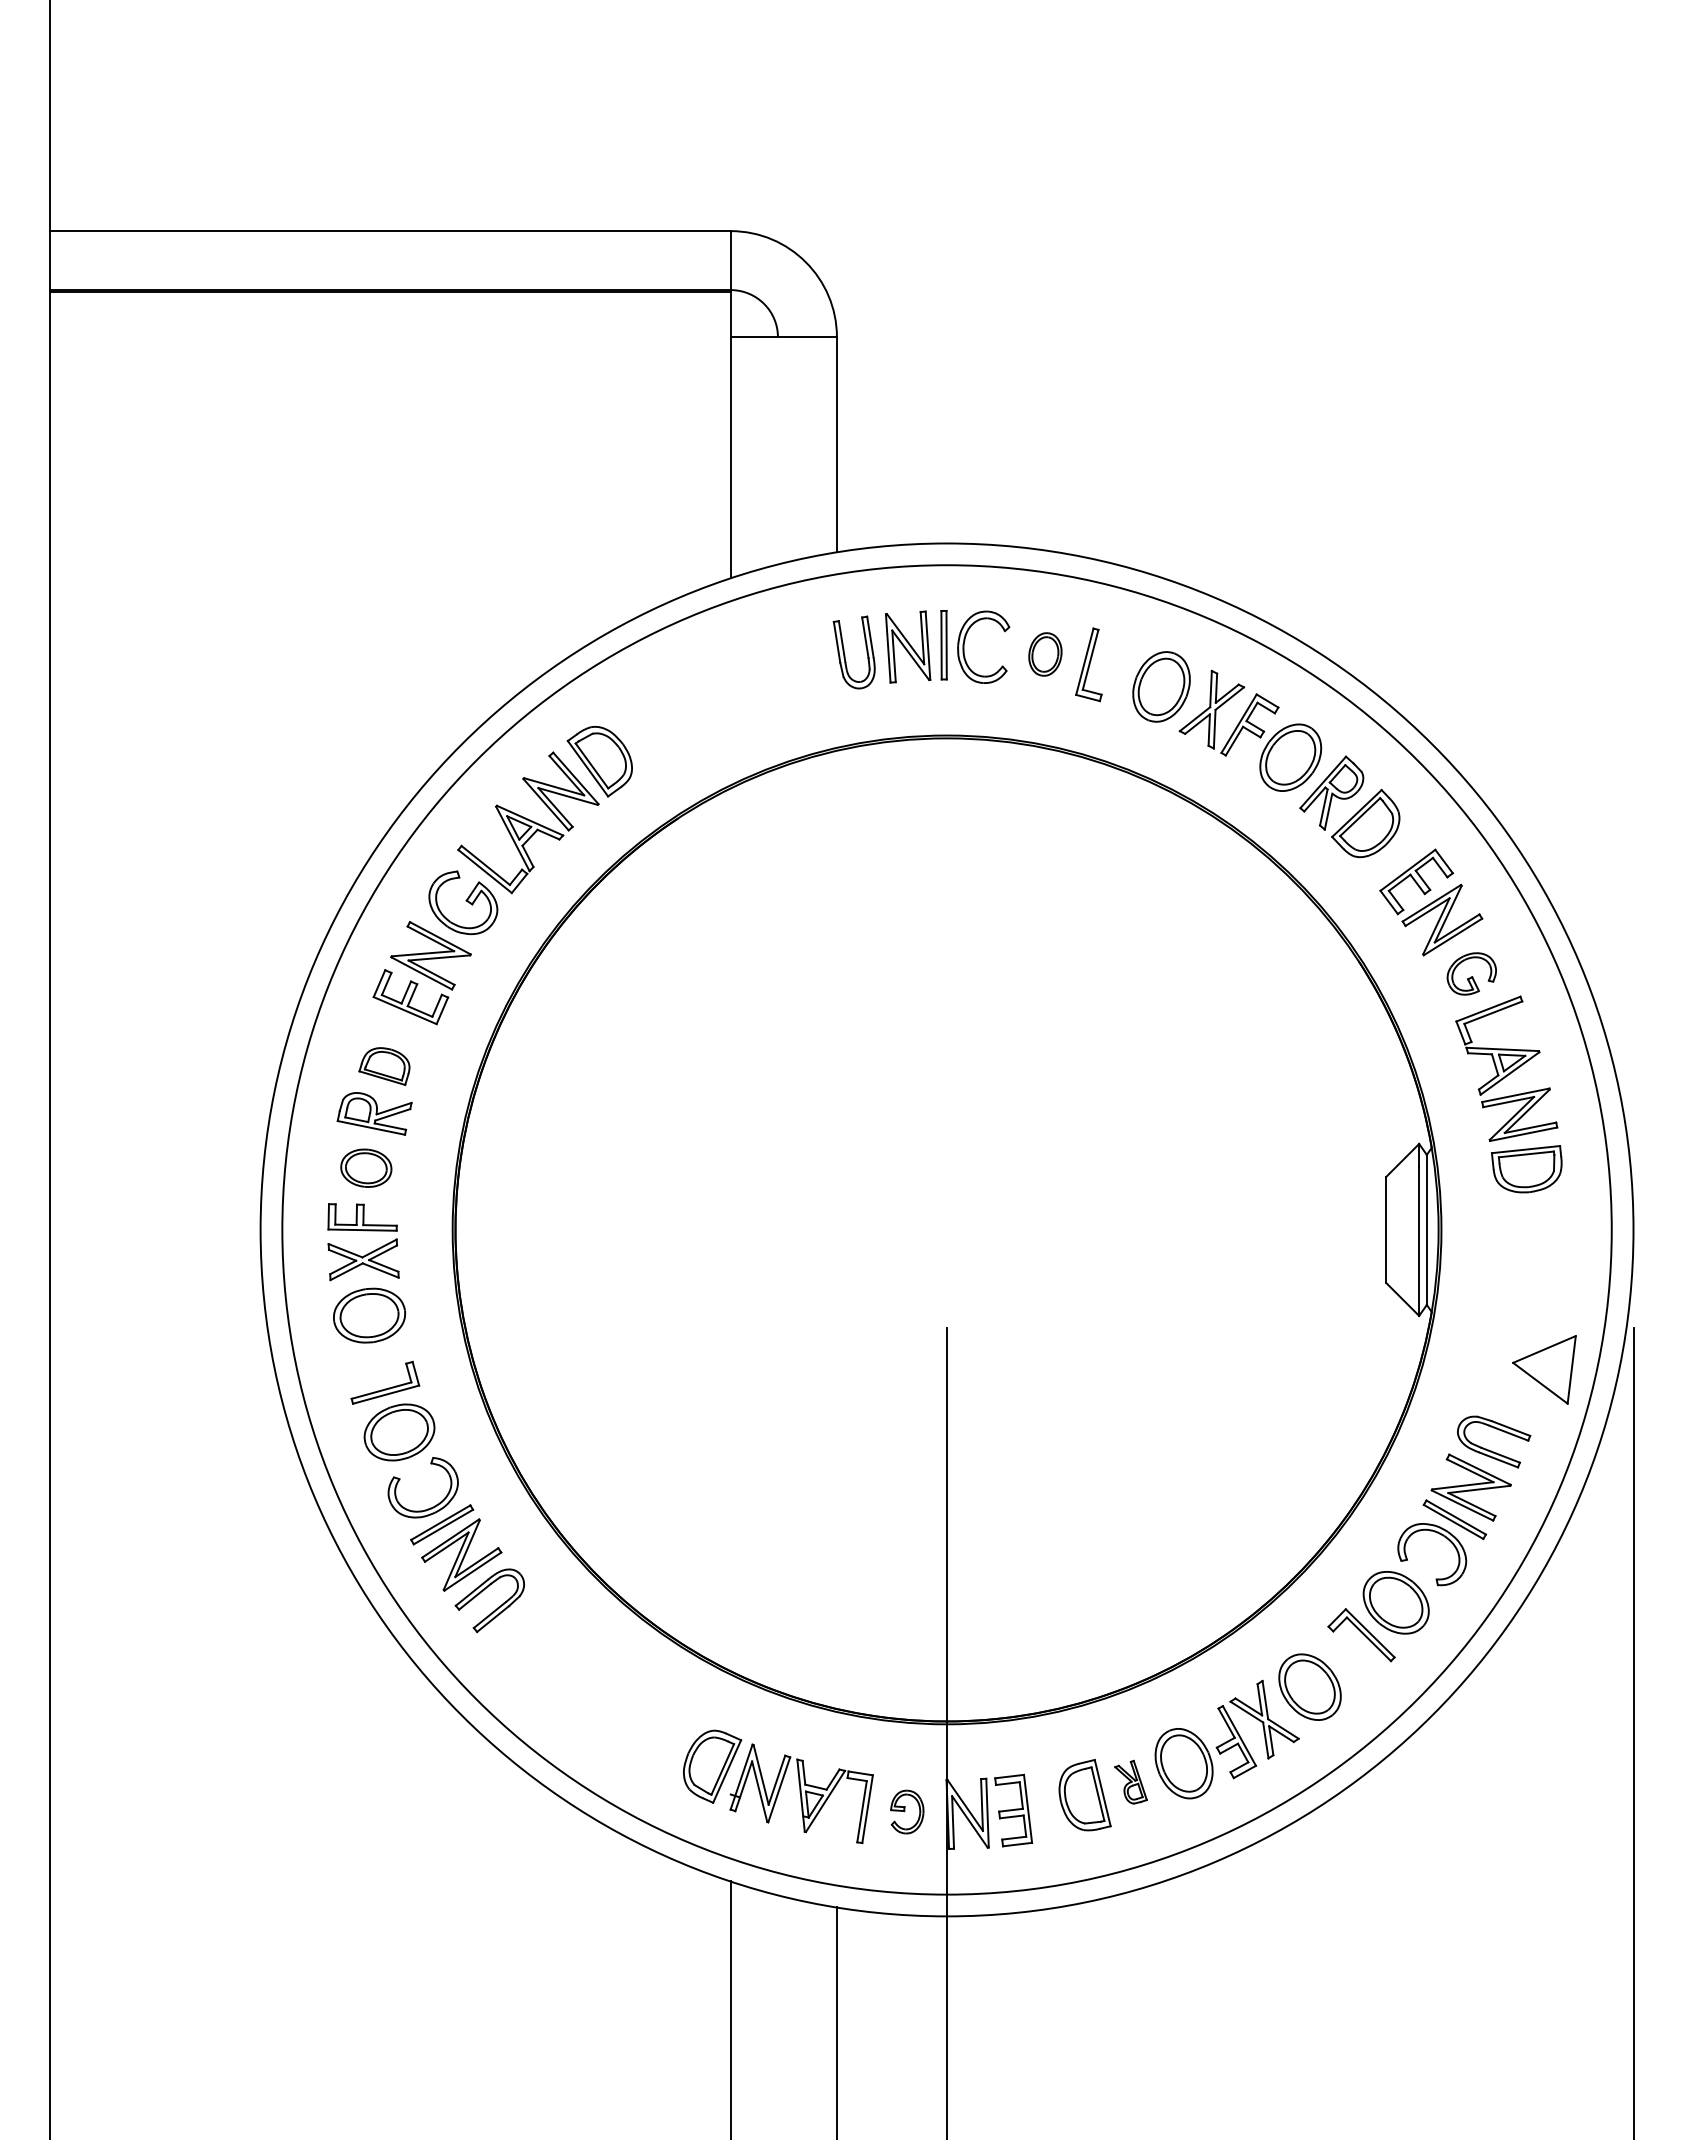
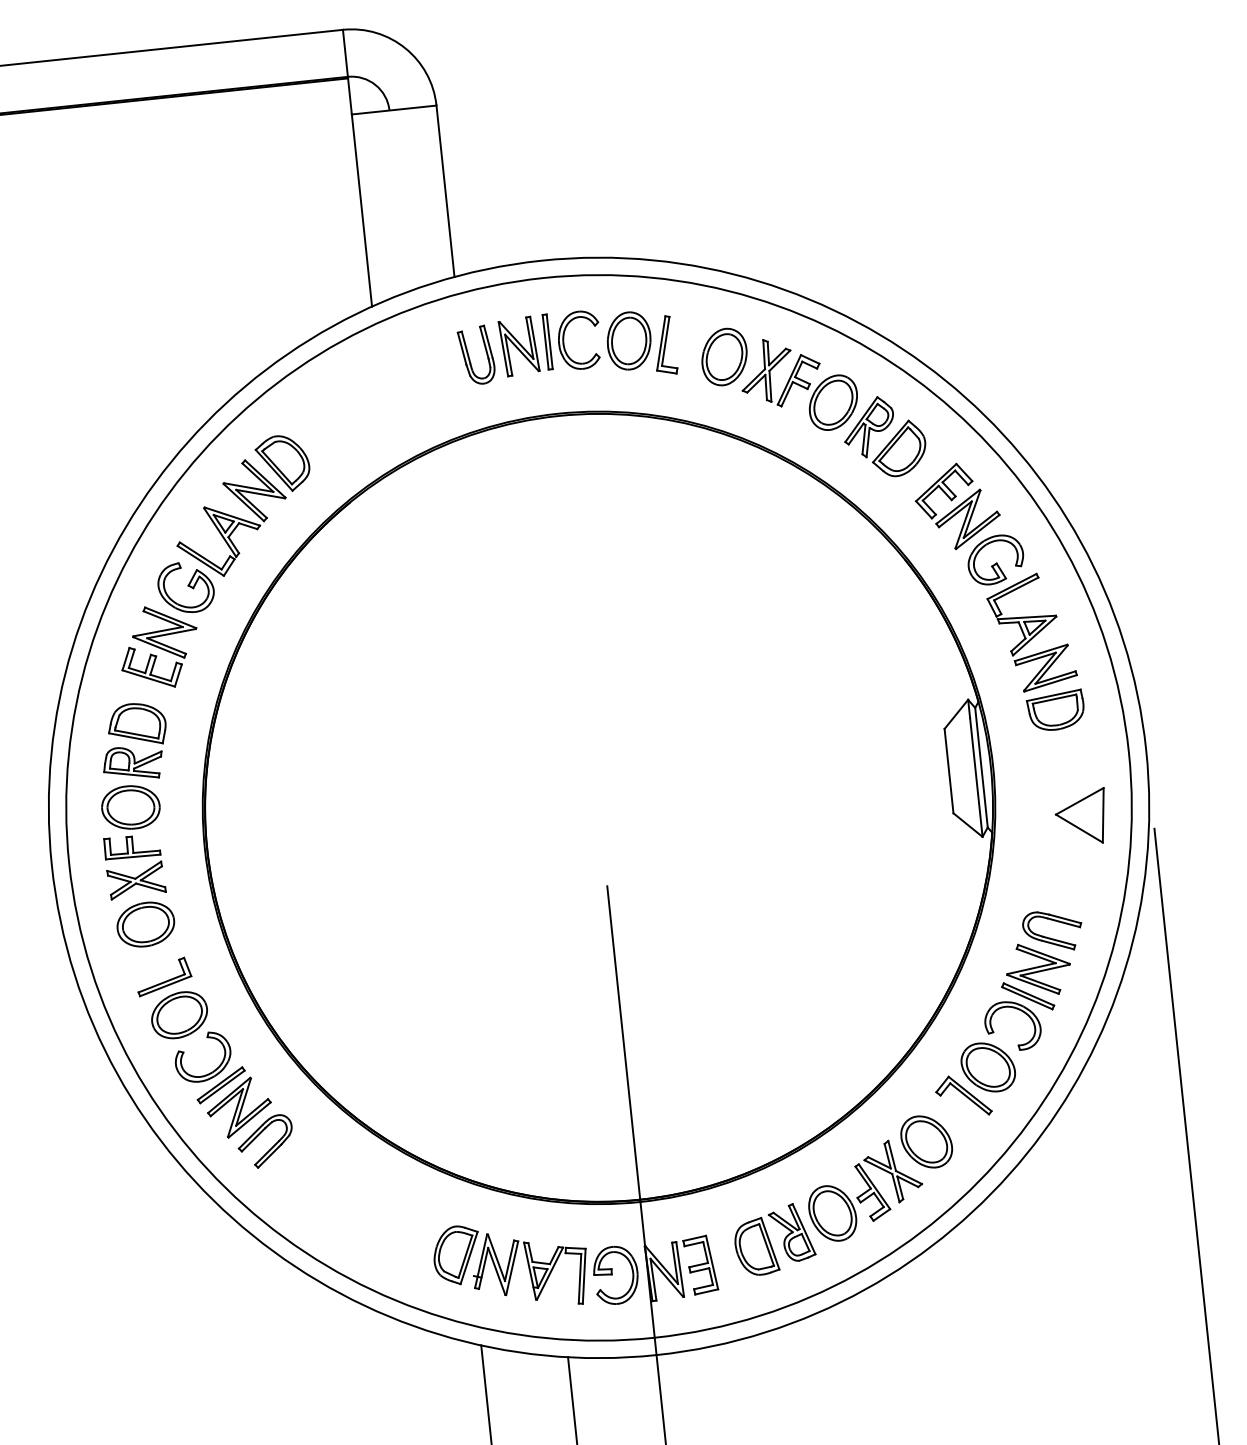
part: (1045, 654) -> (629, 340), size x1.67
part: (1471, 973) -> (995, 559), size x1.43
part: (384, 1066) -> (136, 724), size x1.43
part: (366, 1167) -> (131, 806), size x1.43
part: (1544, 1369) -> (1081, 817), moved
part: (1130, 1781) -> (791, 1232), size x1.67
part: (907, 1811) -> (616, 1274), size x1.67

